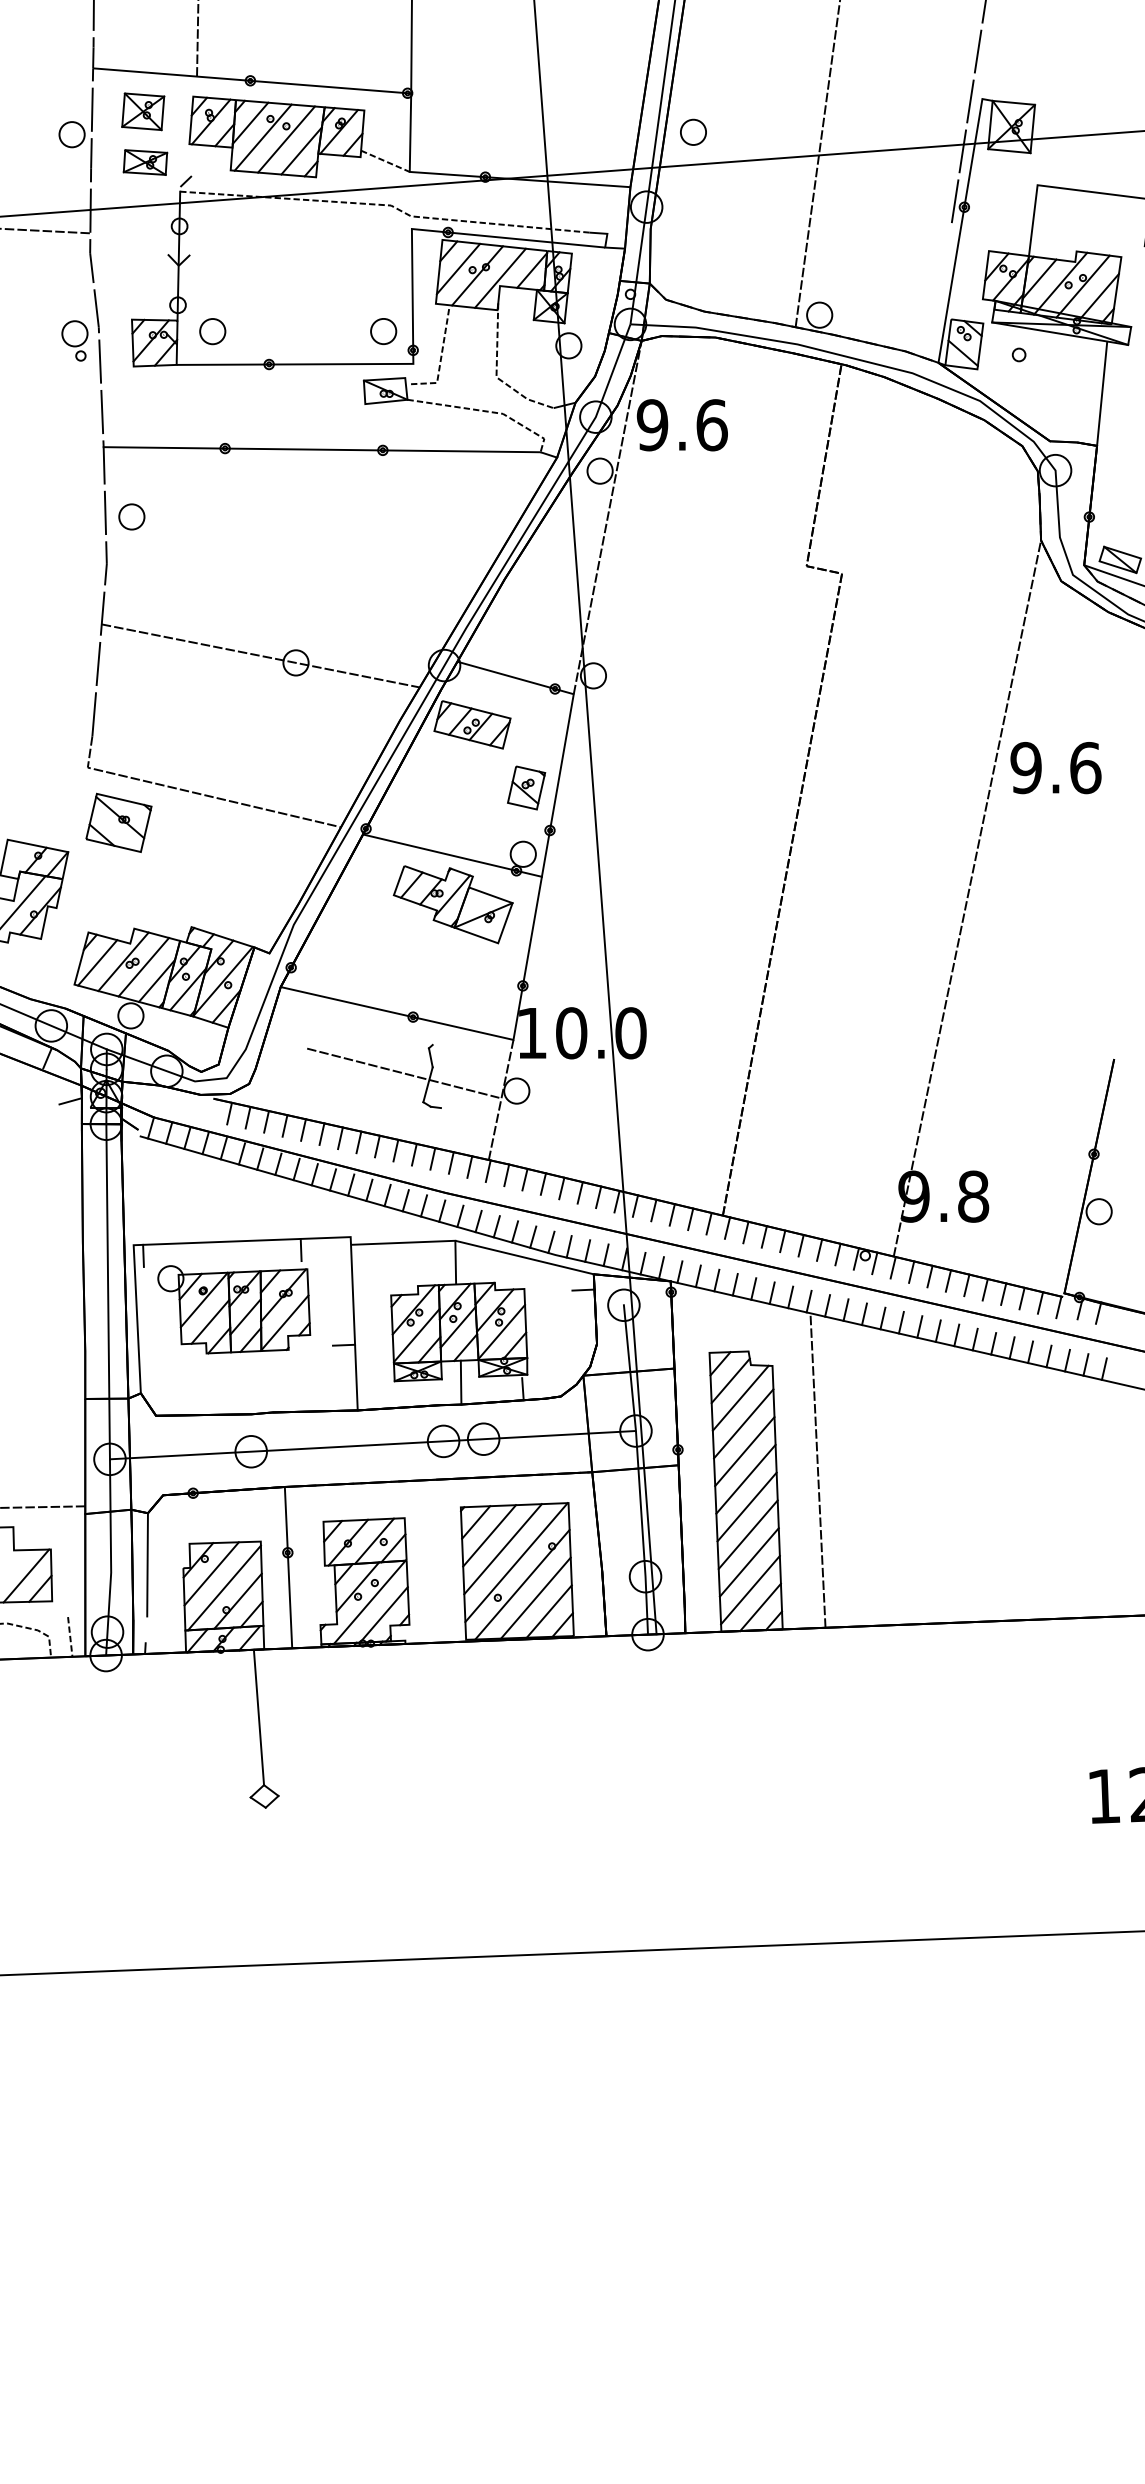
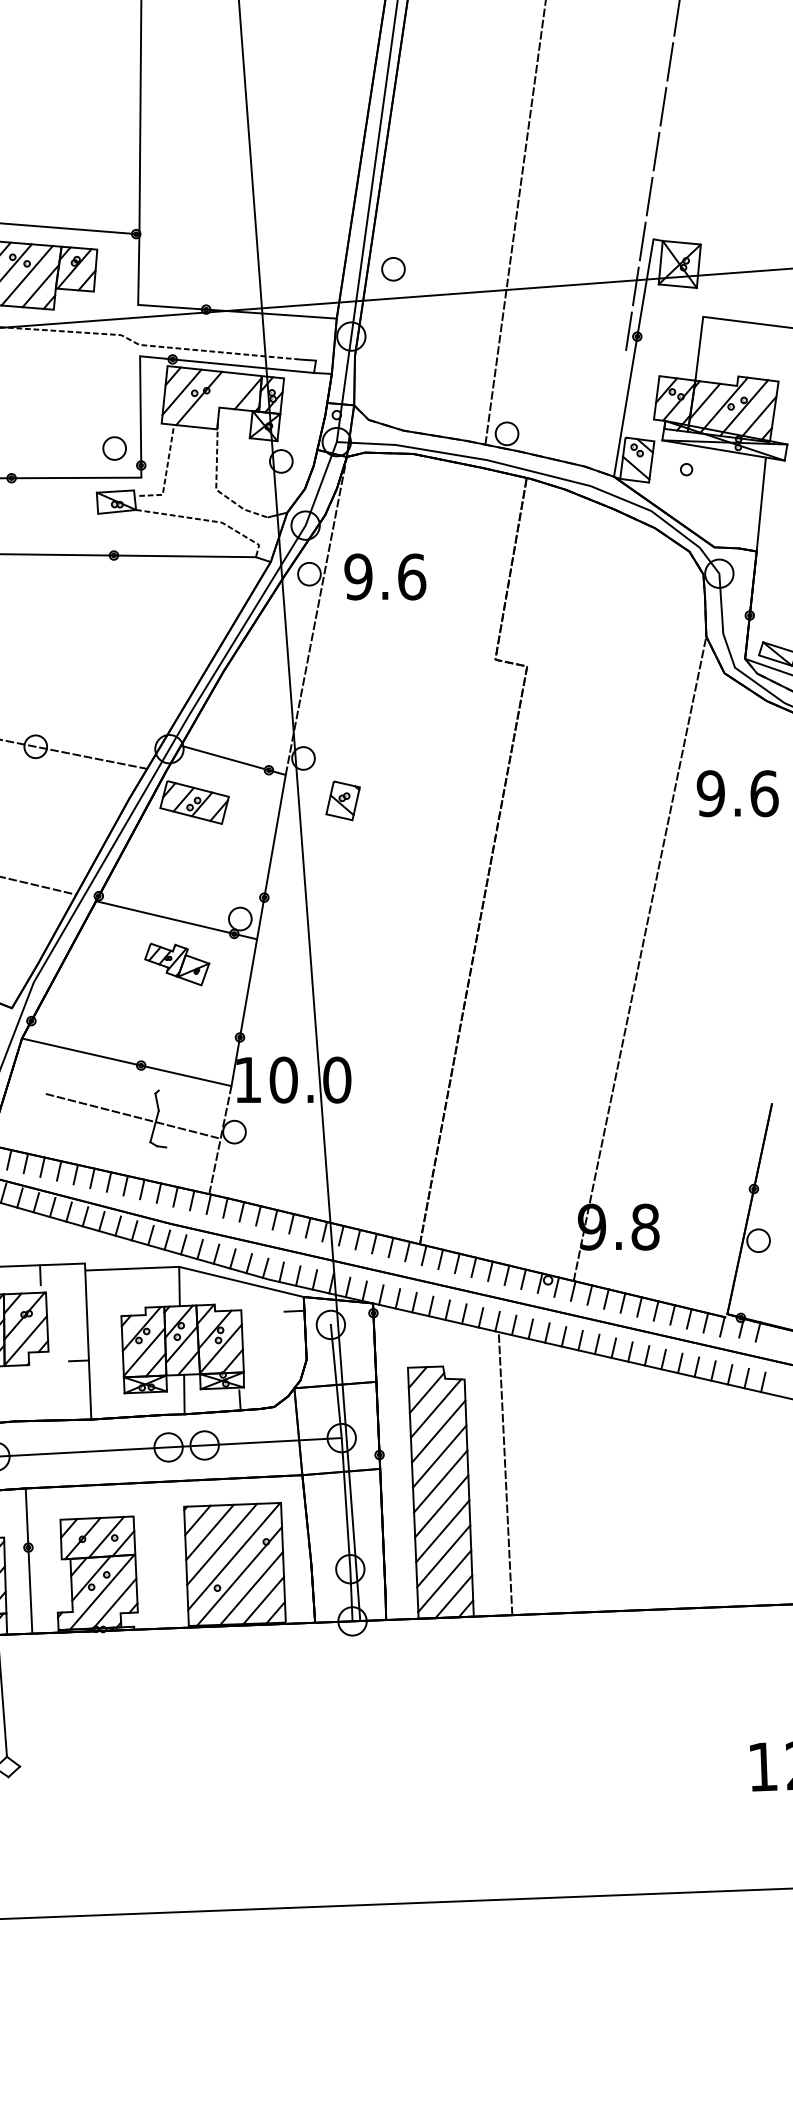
line: (385, 160) -> (116, 294), removed
line: (500, 277) -> (219, 399), removed
text: (681, 425) -> (384, 577), moved
text: (1055, 768) -> (737, 794), moved
part: (526, 787) -> (343, 800), moved
part: (452, 904) -> (176, 964), size x0.6

